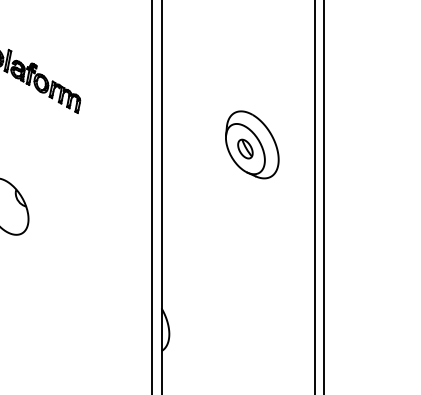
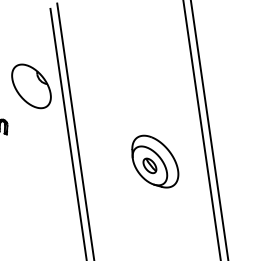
part: (115, 59) -> (31, 86), added
part: (252, 144) -> (155, 161), moved

